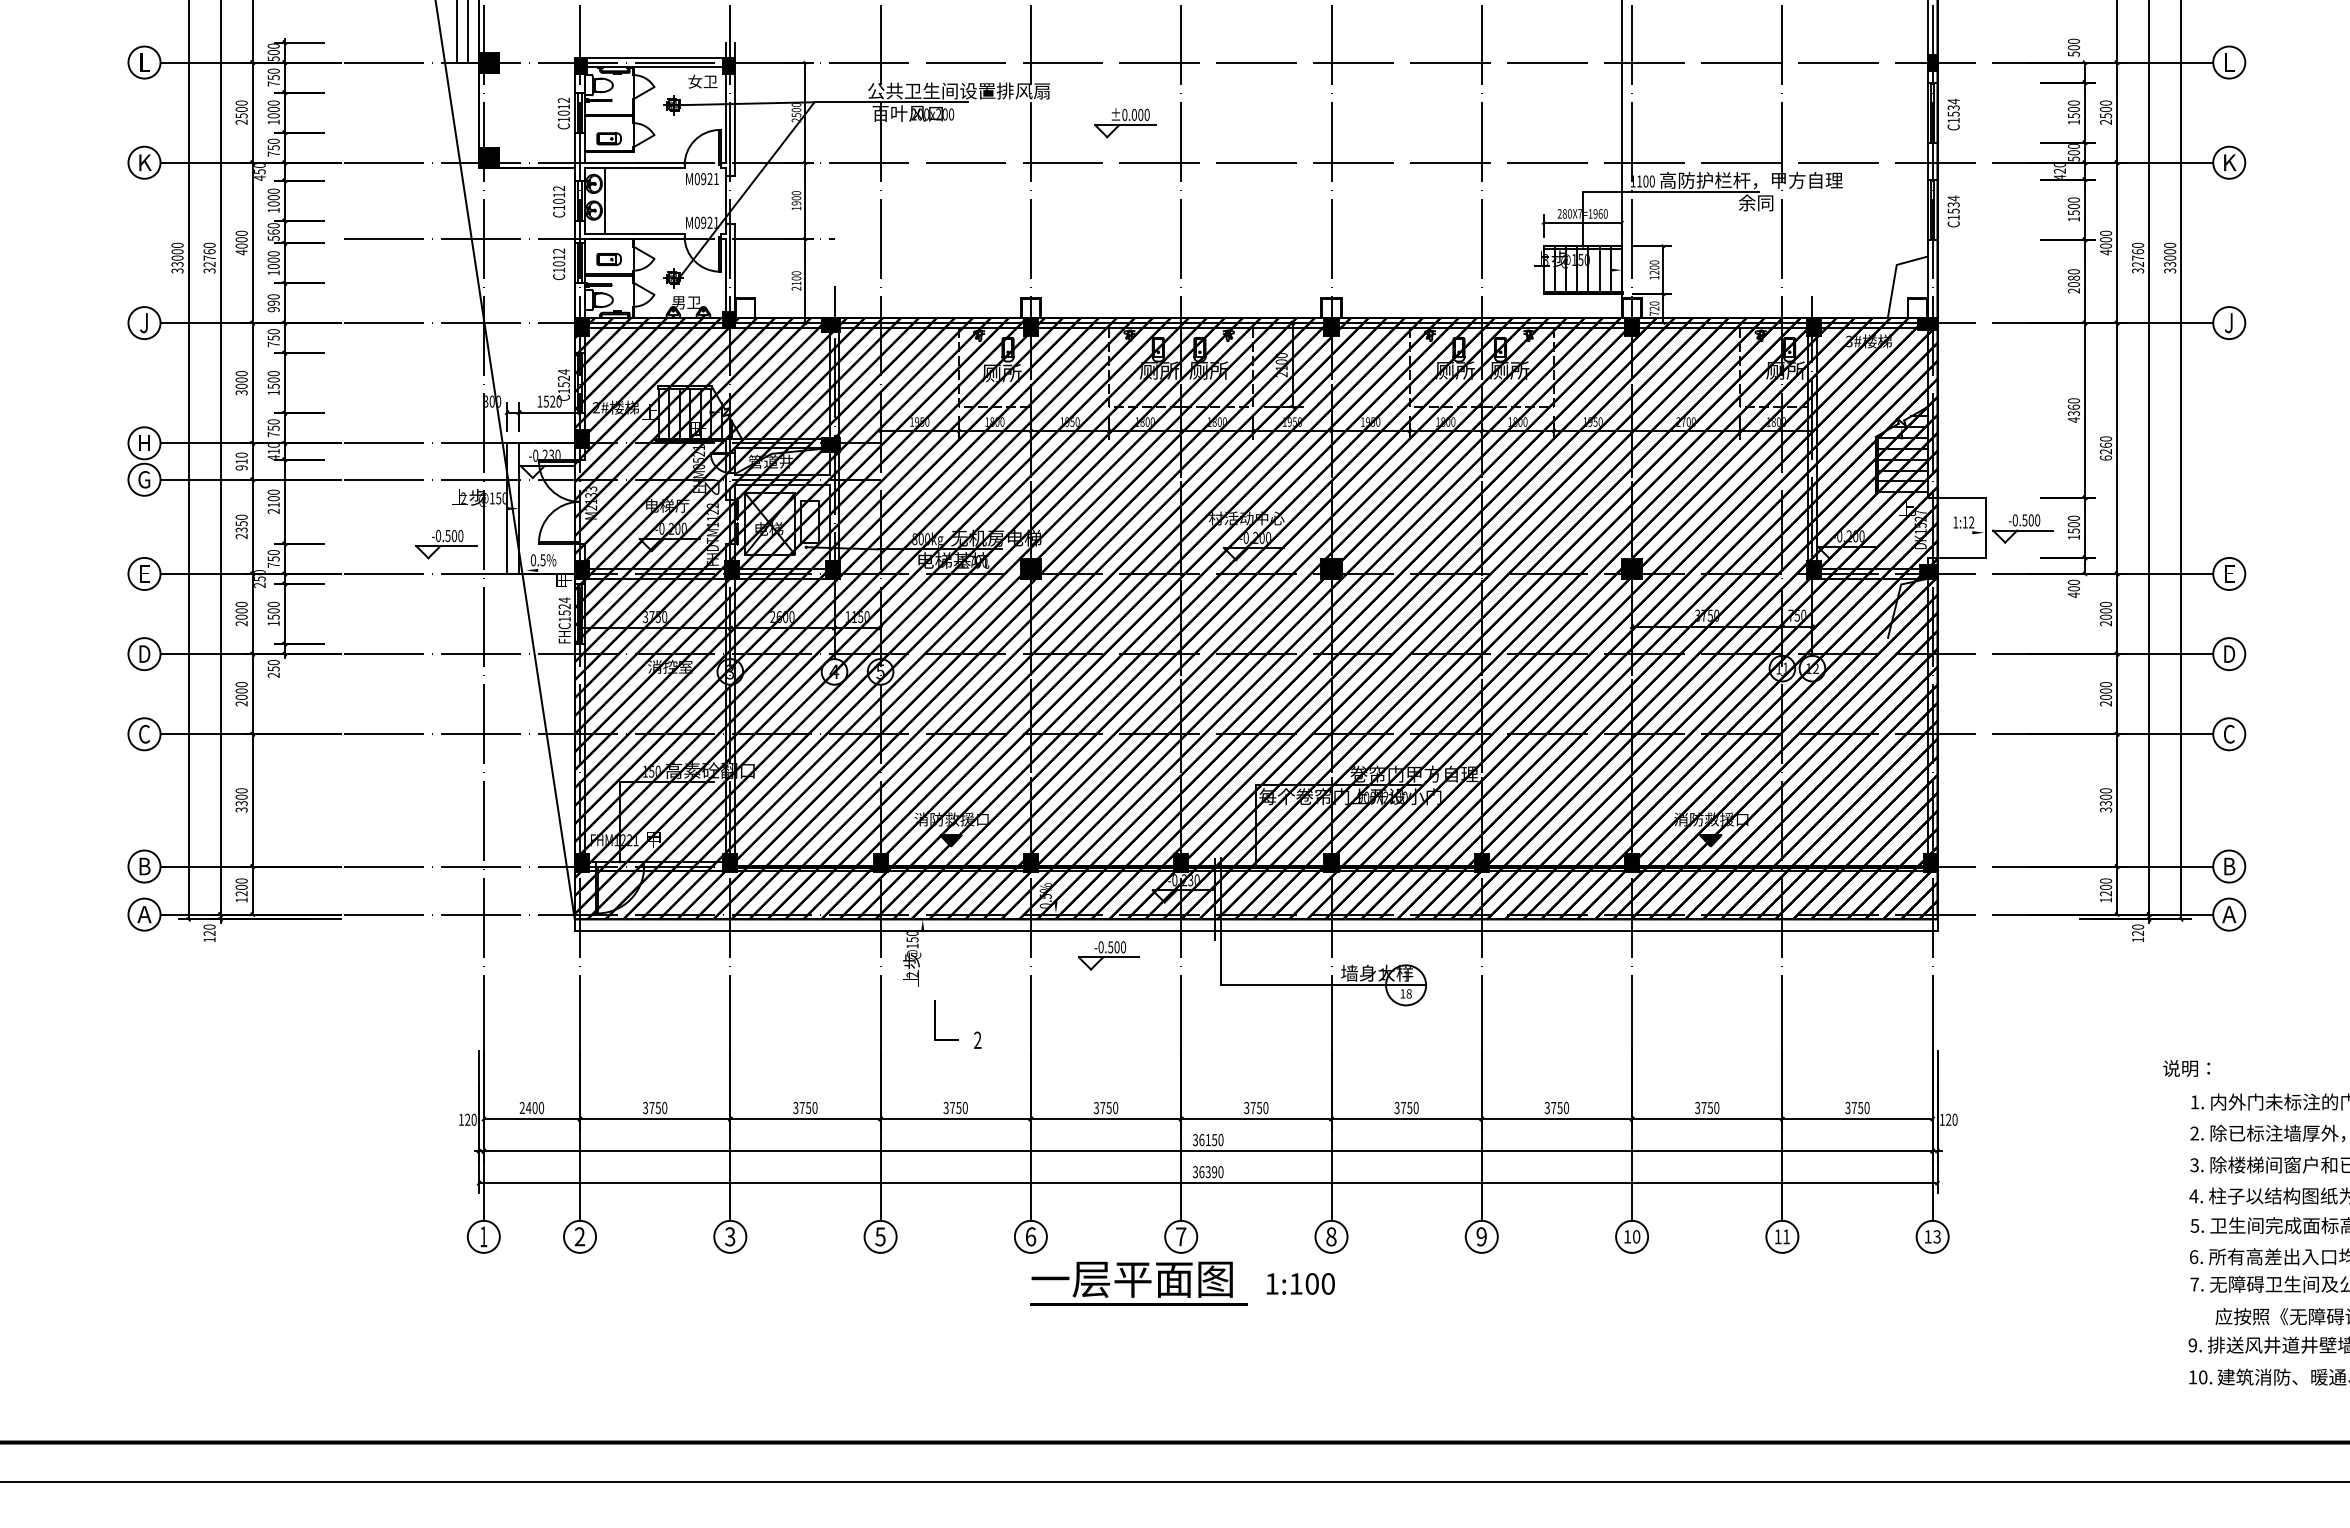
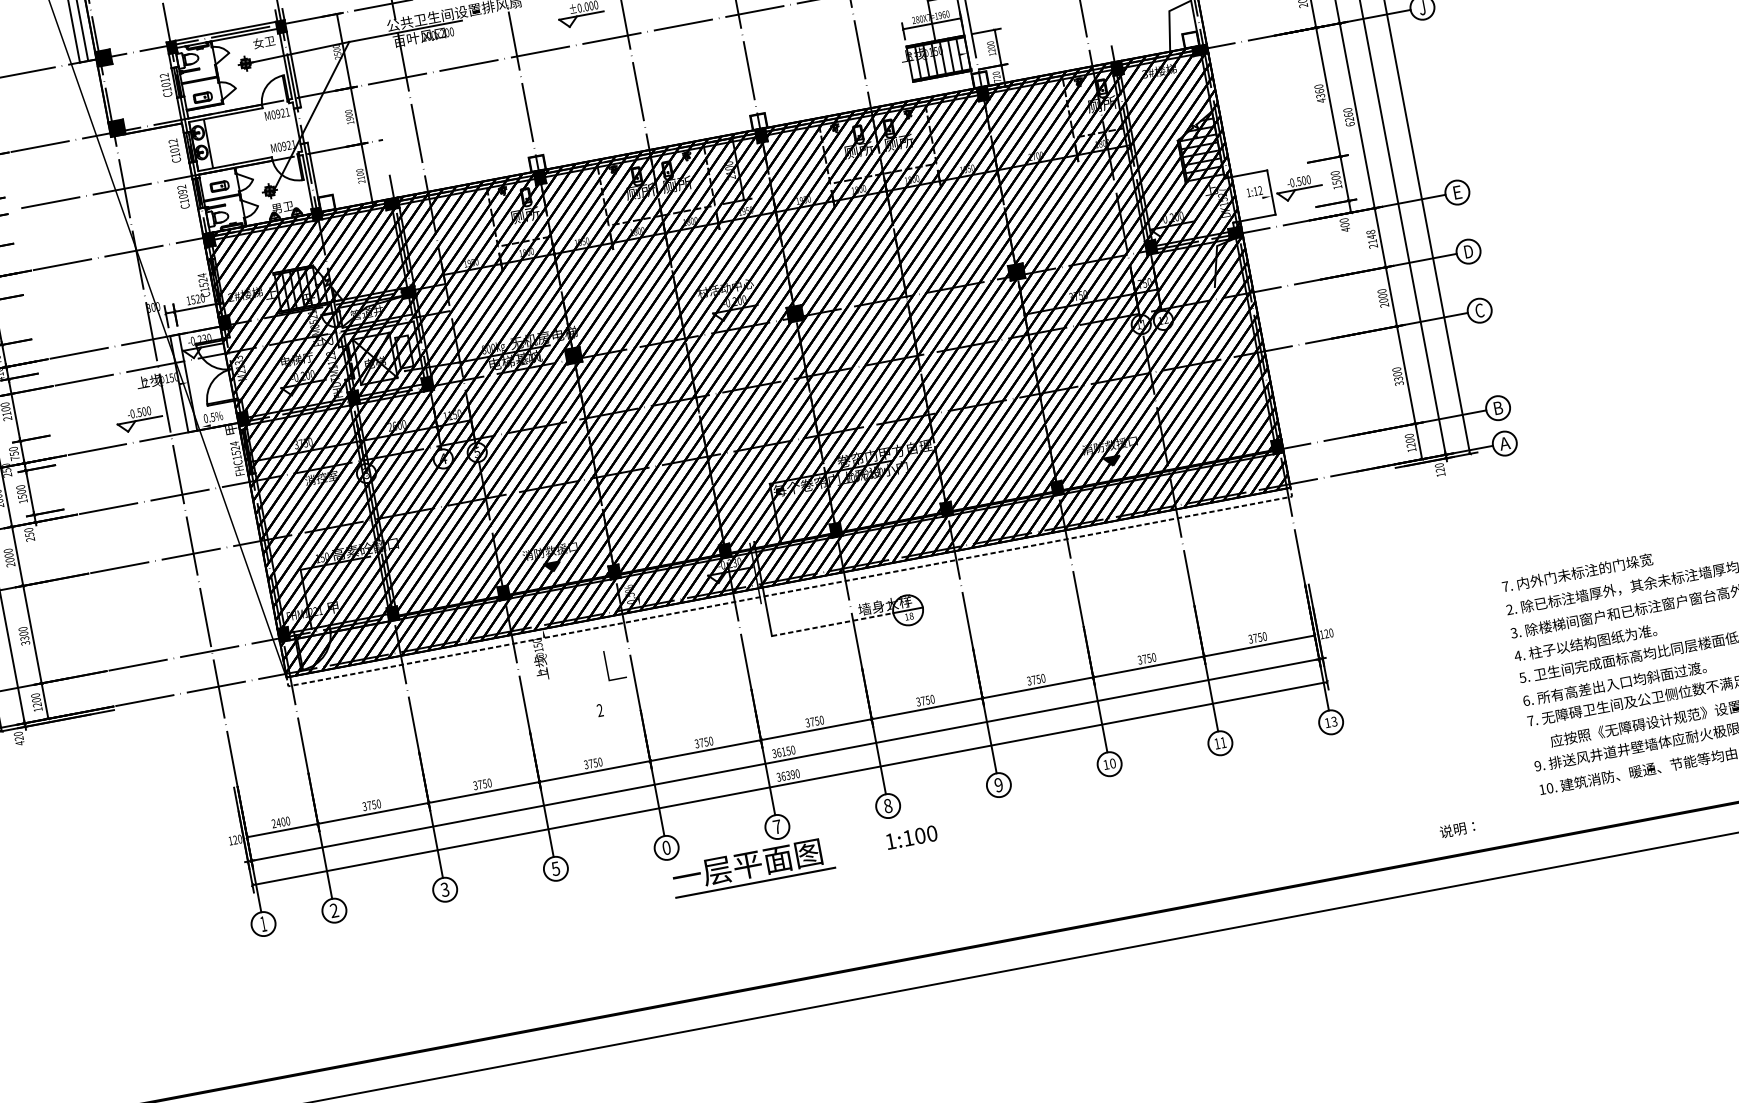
text: (559, 257) -> (182, 191), C1012 -> C1092
text: (2106, 610) -> (1372, 236), 2000 -> 2148
line: (1256, 931) -> (790, 591), solid -> dashed
text: (209, 939) -> (20, 743), 120 -> 420
part: (1108, 955) -> (684, 629), removed
line: (1304, 985) -> (833, 624), solid -> dashed
line: (935, 1020) -> (606, 665), moved
text: (2186, 1068) -> (1457, 829), moved
text: (2194, 1102) -> (1505, 586), 1. -> 7.
text: (1030, 1236) -> (666, 847), 6 -> 0
text: (1300, 1283) -> (911, 837), moved

